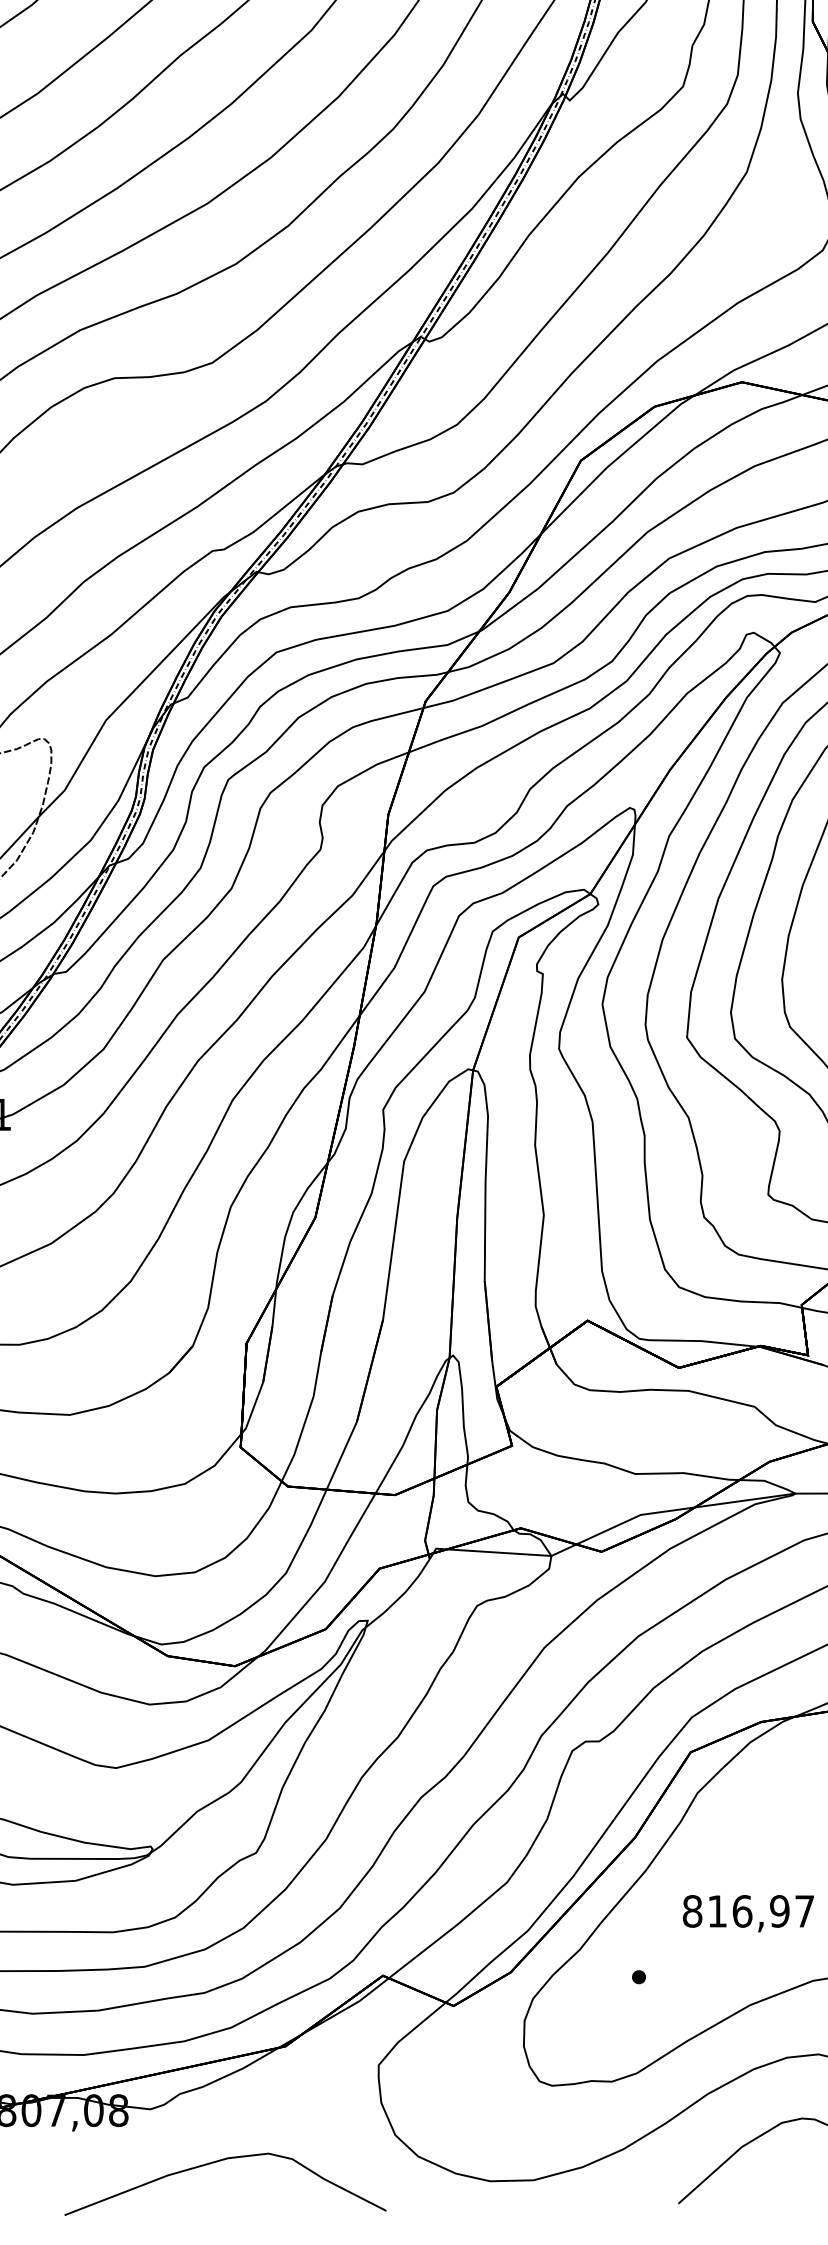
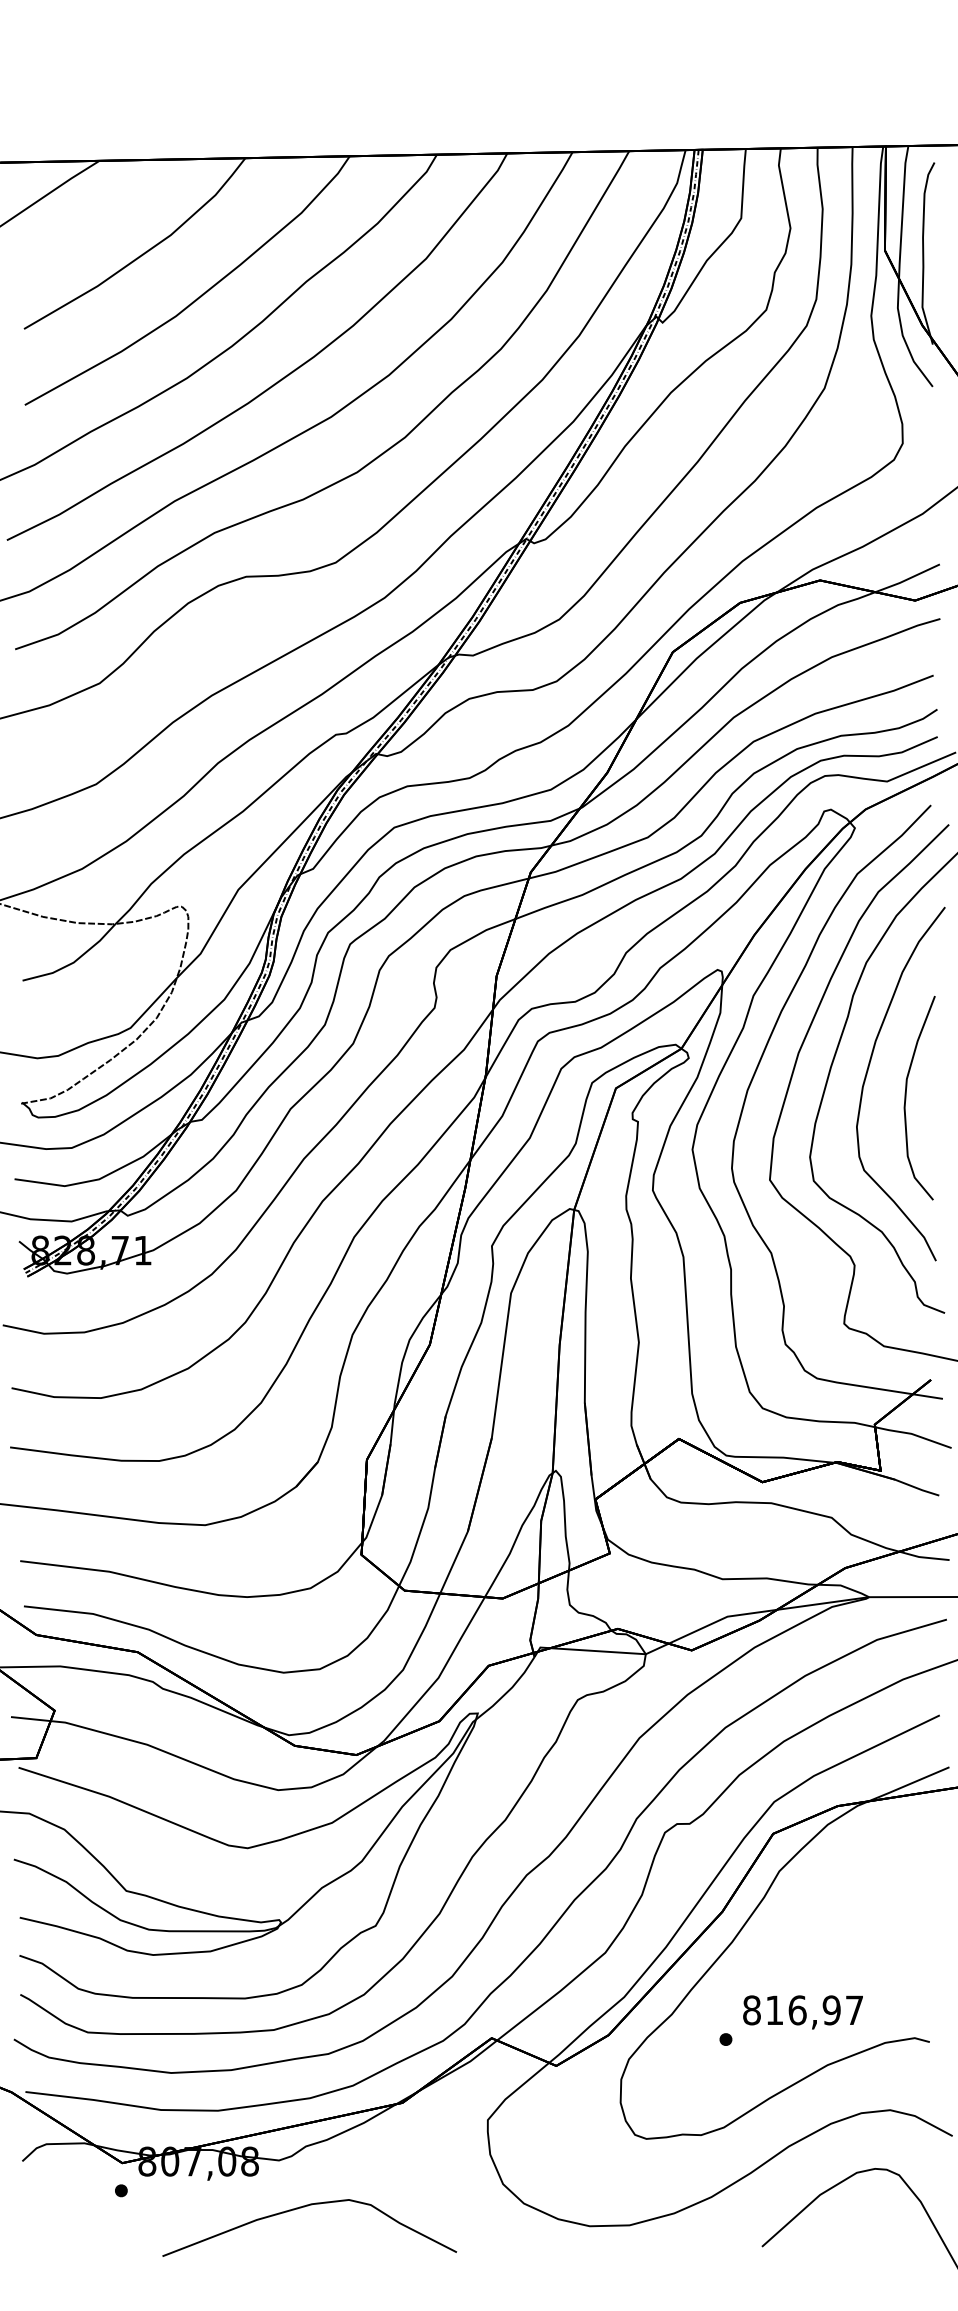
text: (747, 1913) -> (802, 2012), moved
curve: (219, 2161) -> (304, 2207), moved

